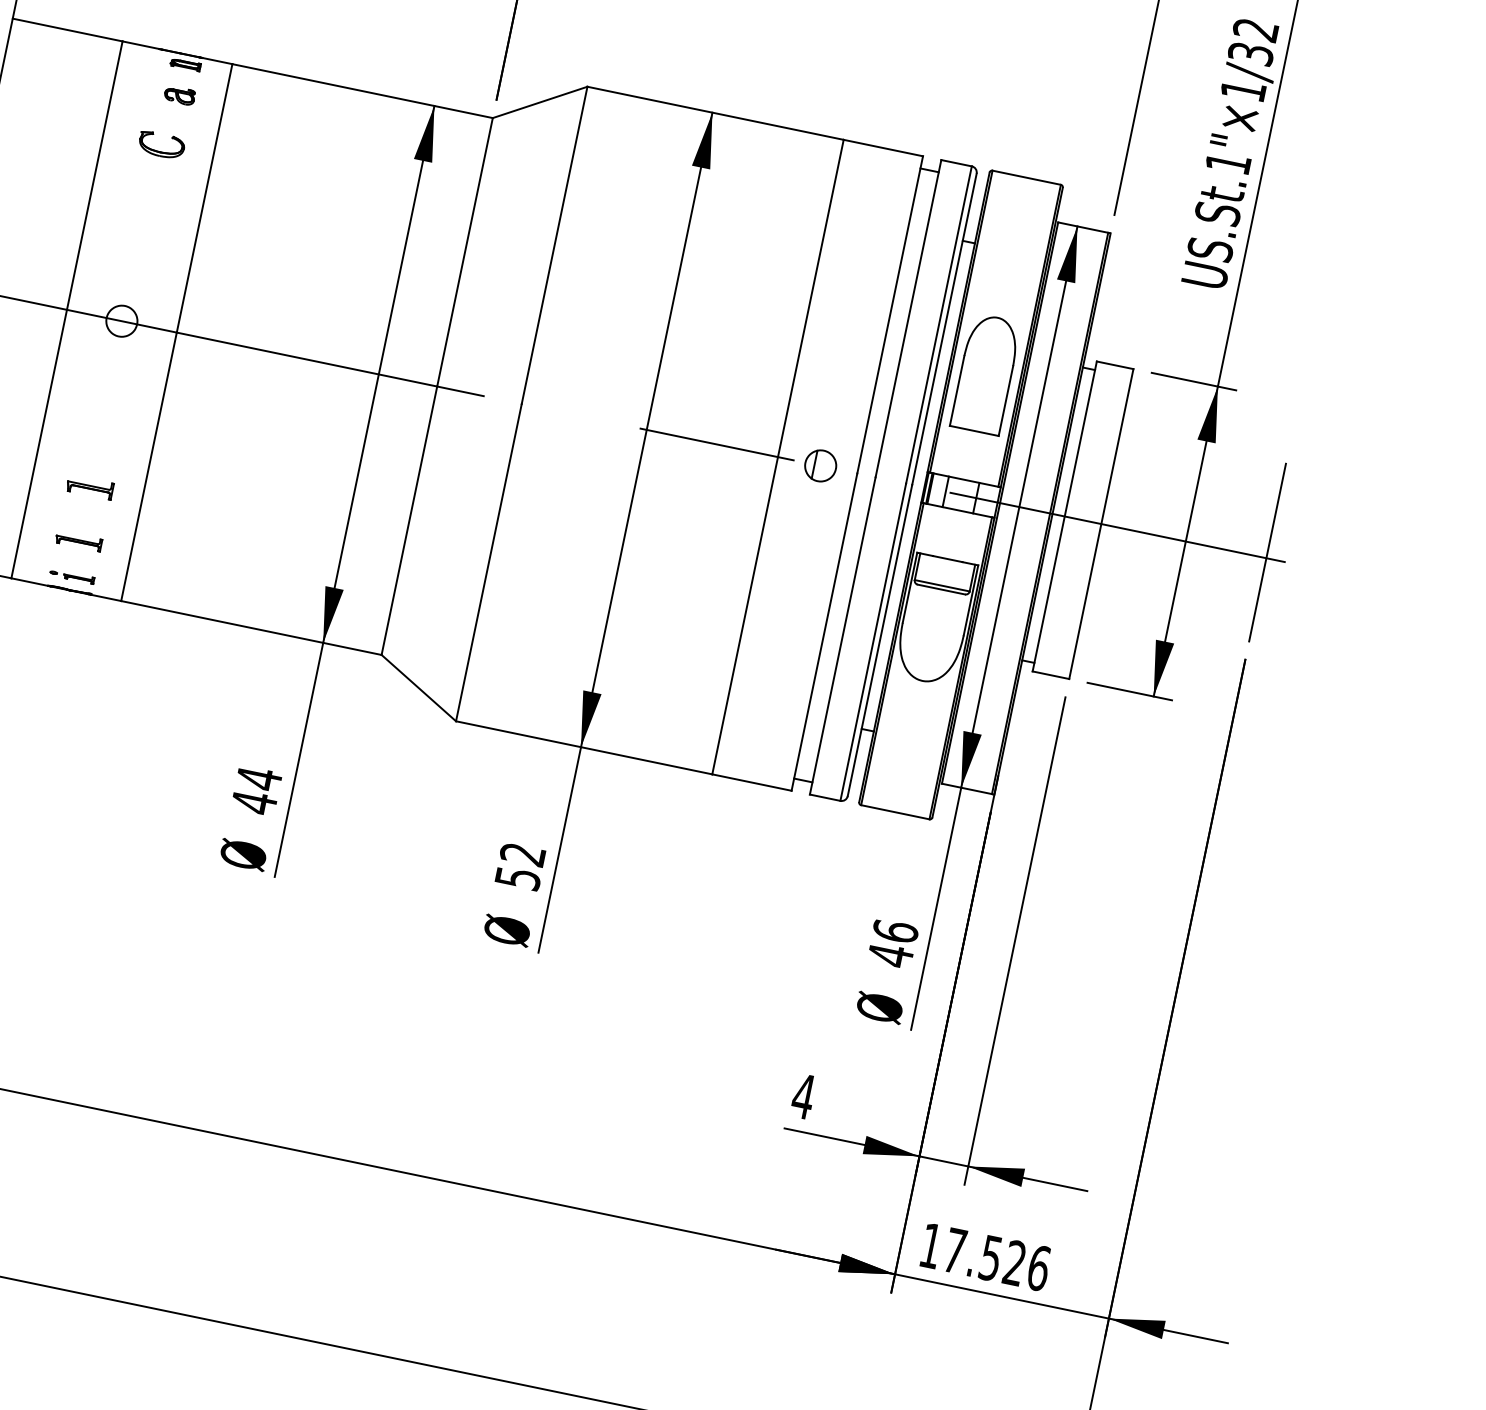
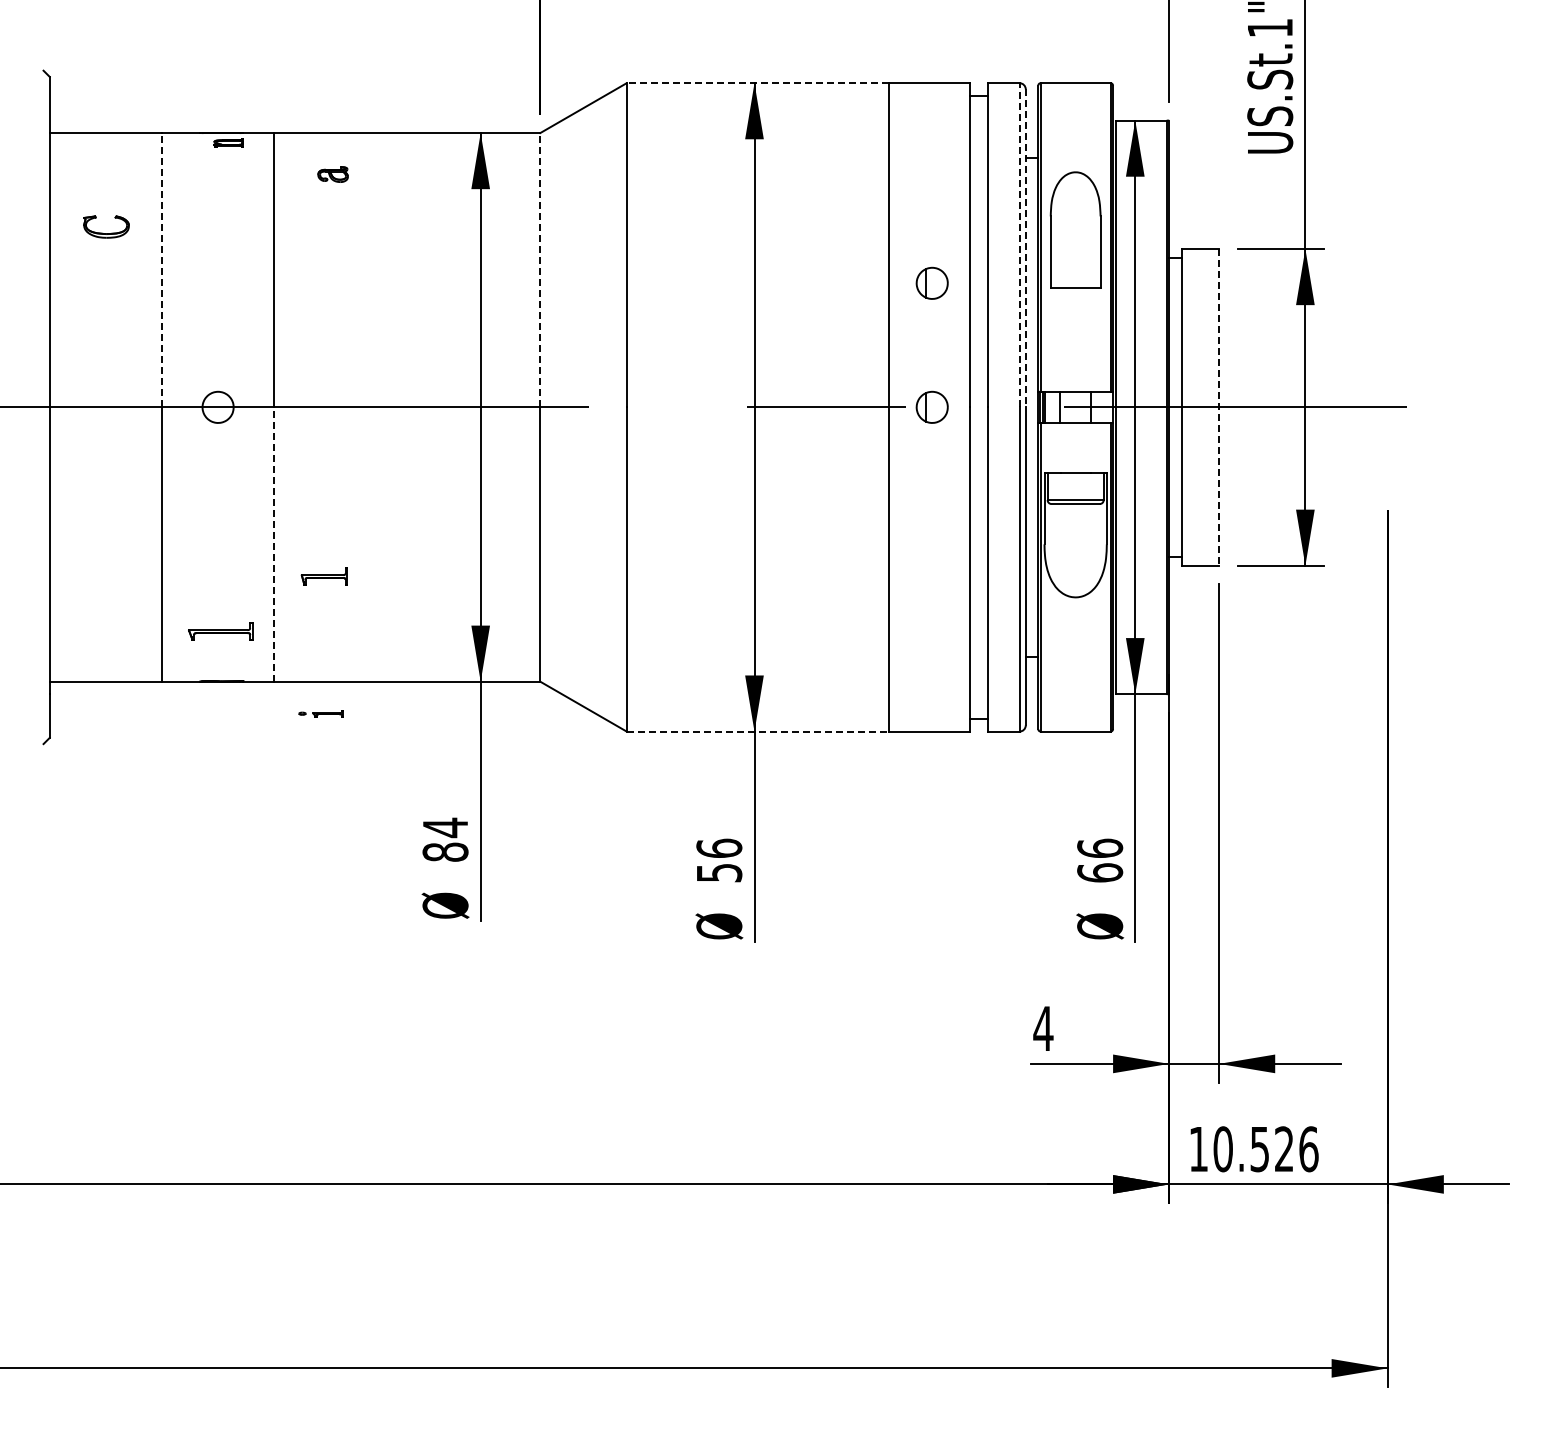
part: (179, 95) -> (332, 174), moved
line: (715, 113) -> (757, 83), solid -> dashed
part: (160, 151) -> (106, 233), moved
line: (95, 175) -> (162, 269), solid -> dashed
line: (465, 251) -> (540, 269), solid -> dashed
line: (939, 324) -> (1019, 244), solid -> dashed
line: (944, 329) -> (1025, 248), solid -> dashed
part: (845, 343) -> (931, 282), added
part: (985, 373) -> (1075, 229), moved
line: (149, 466) -> (274, 544), solid -> dashed
part: (88, 486) -> (323, 576), moved
line: (1101, 524) -> (1219, 407), solid -> dashed
part: (77, 540) -> (219, 631), size x1.4
line: (1267, 552) -> (1387, 401), removed
part: (71, 576) -> (320, 713), moved
line: (584, 747) -> (757, 731), solid -> dashed
text: (254, 802) -> (445, 852), 44 -> 84
text: (523, 853) -> (719, 847), 52 -> 56
text: (891, 955) -> (1100, 872), 46 -> 66
text: (954, 1250) -> (1222, 1149), 17.526 -> 10.526

